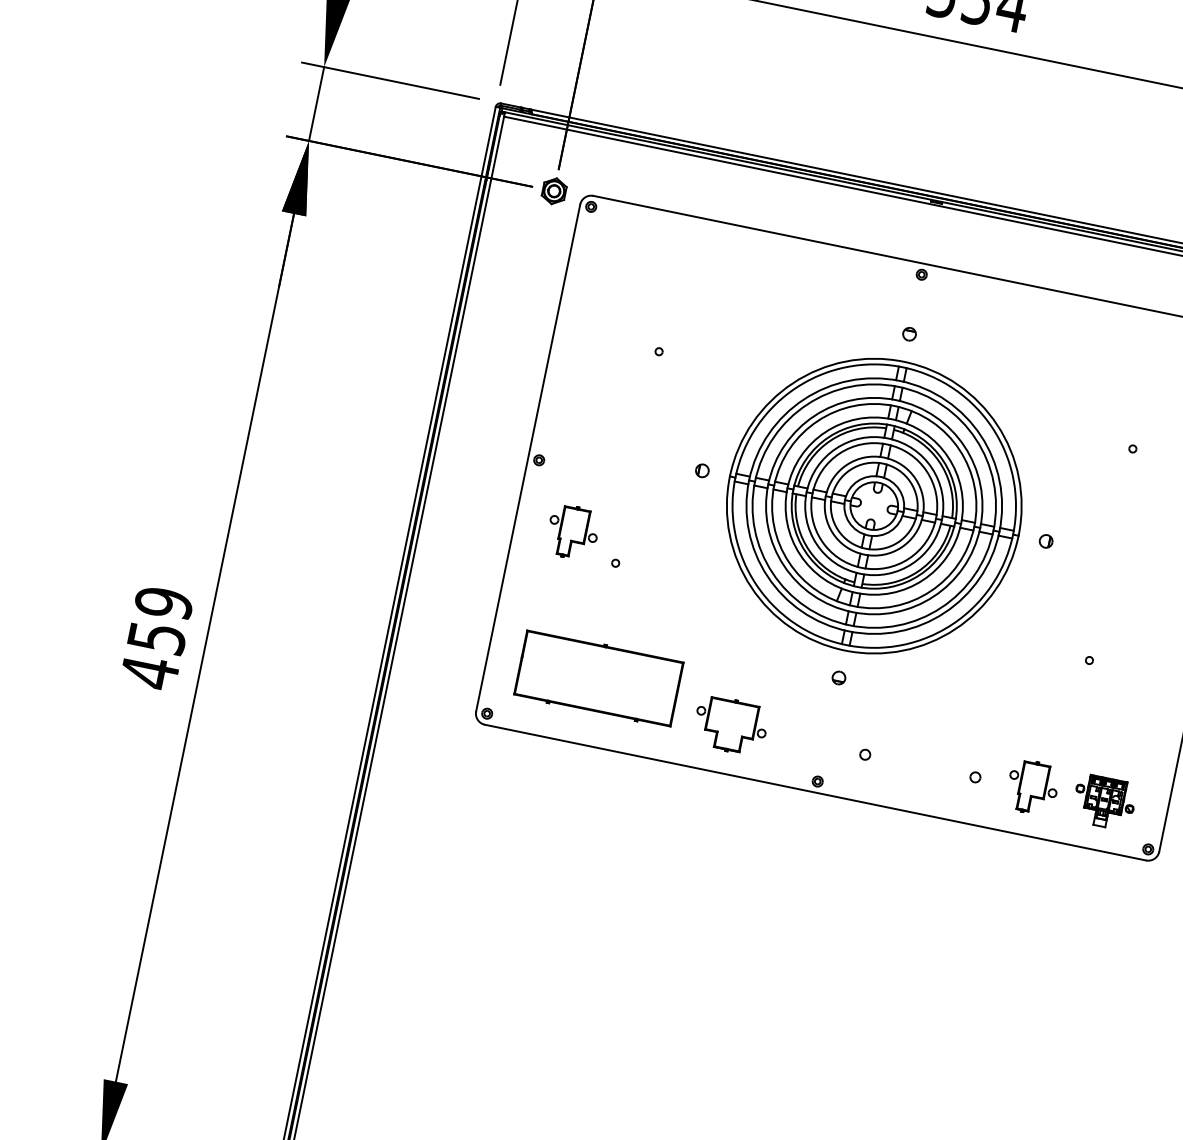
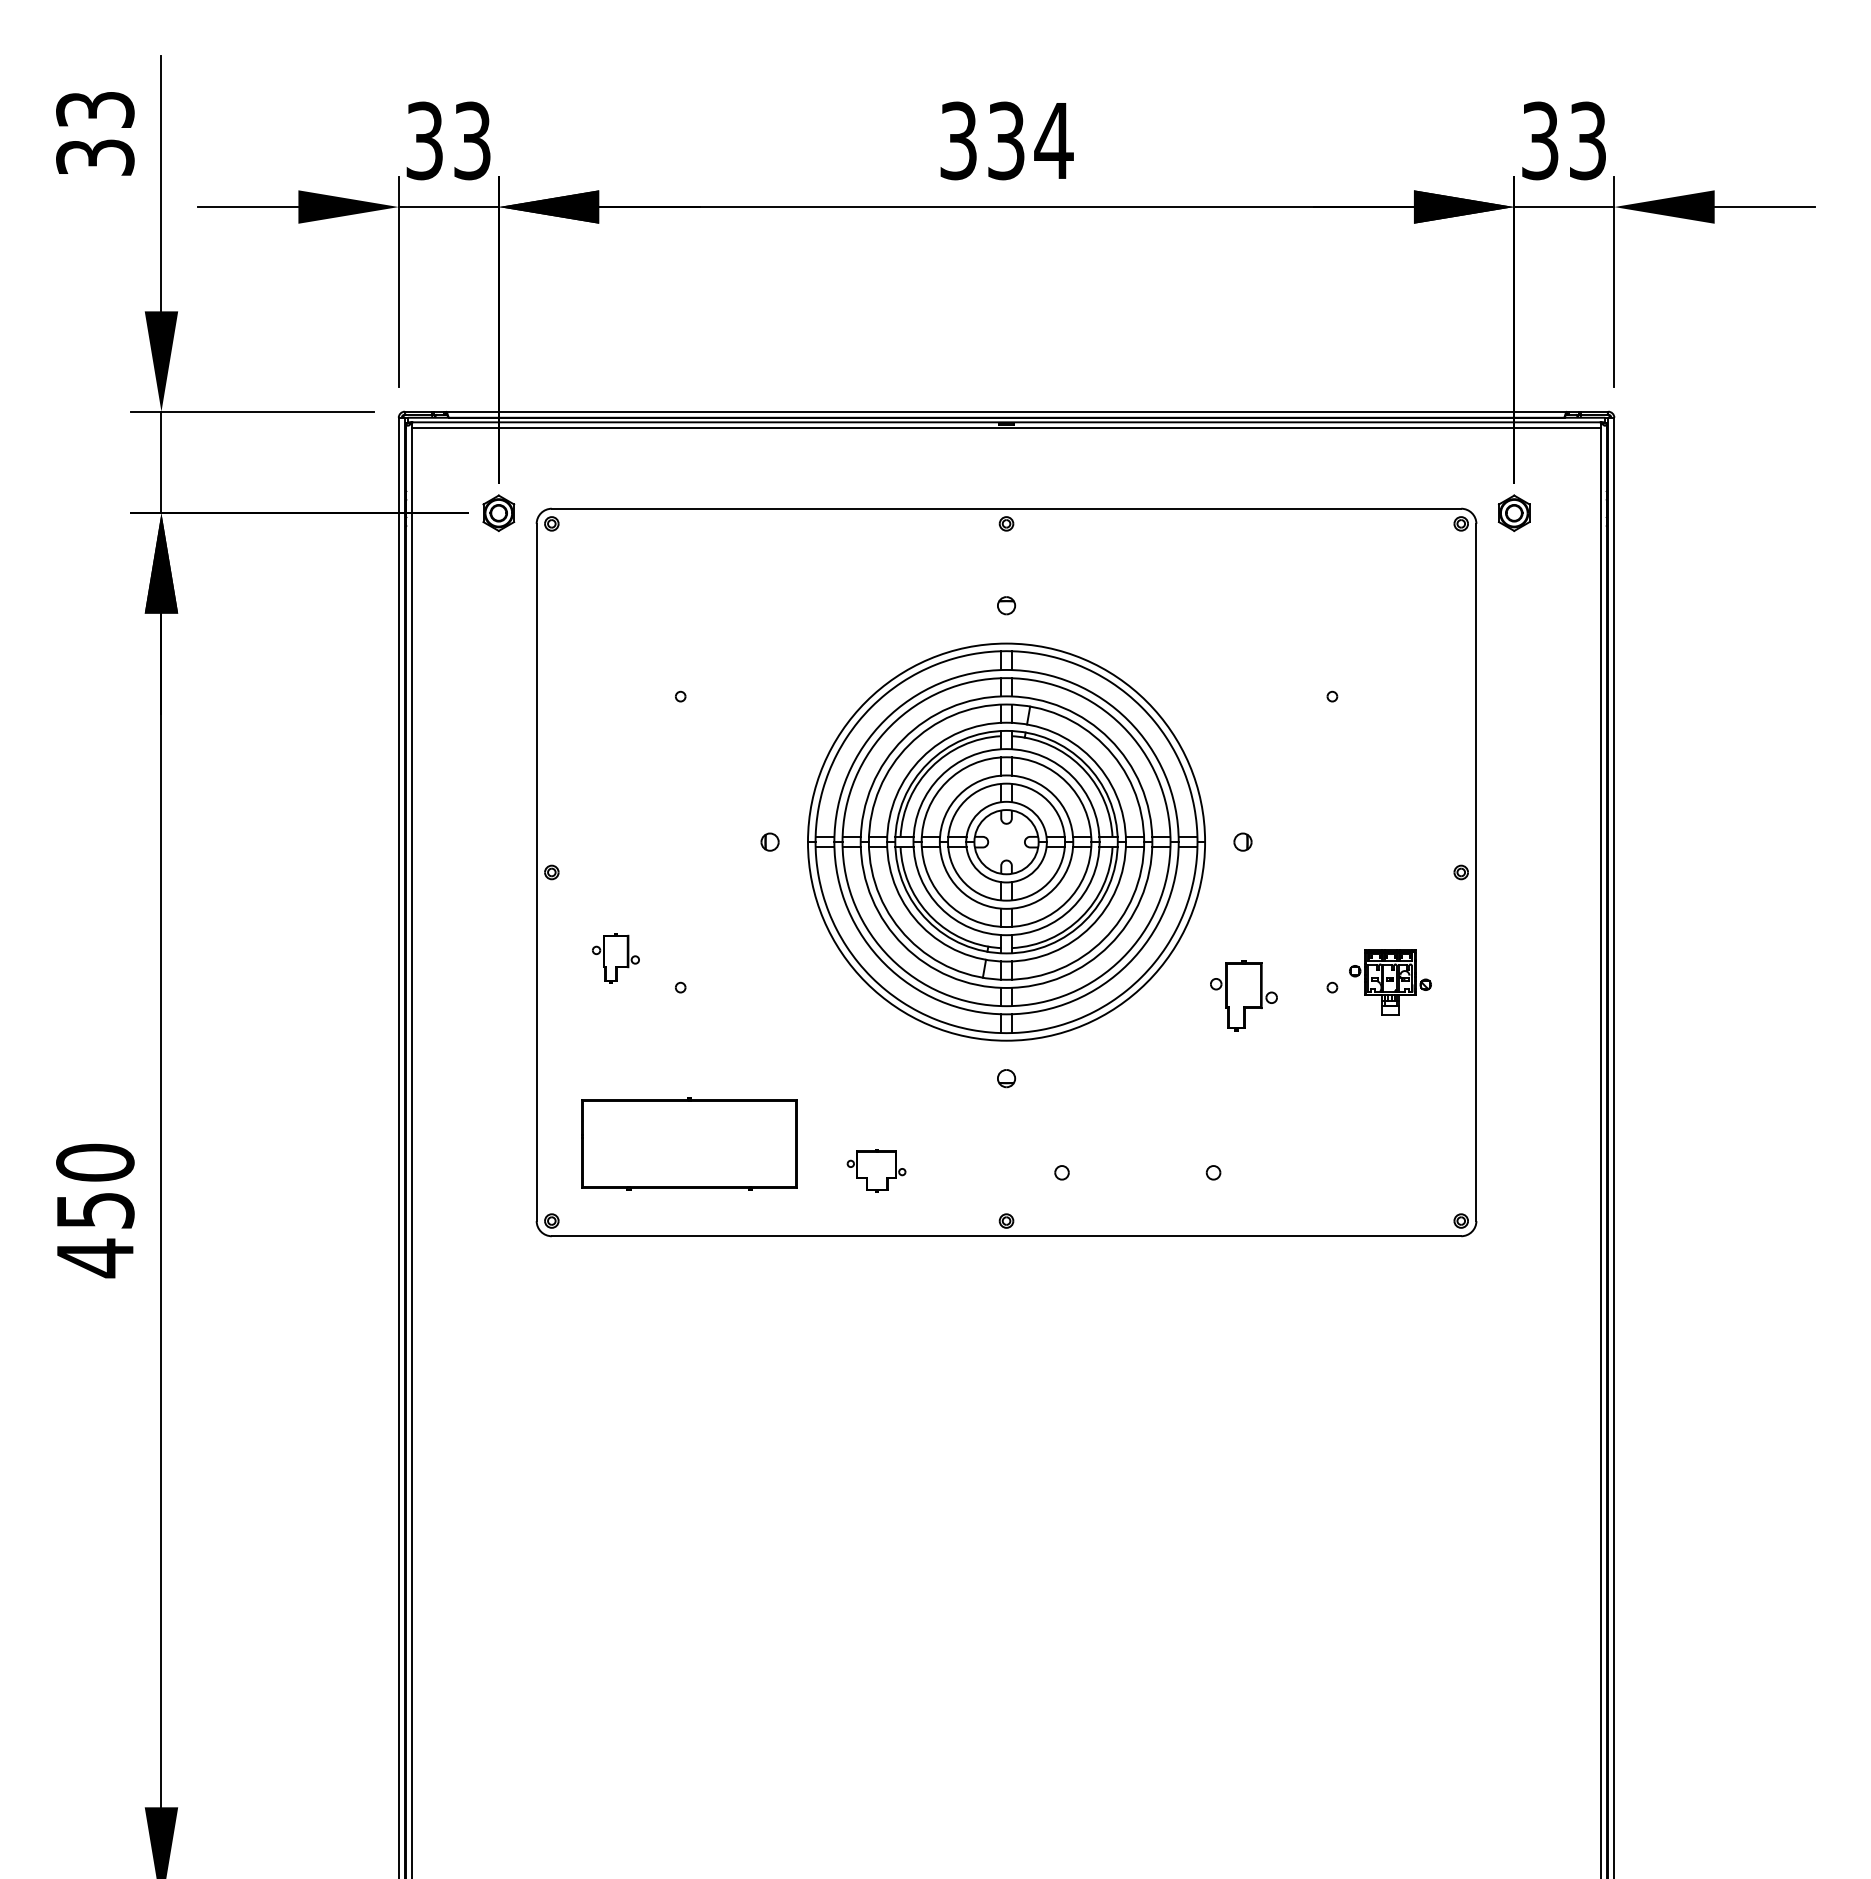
part: (572, 532) -> (615, 958), size x0.7
text: (164, 603) -> (95, 1162), 459 -> 450
part: (730, 725) -> (876, 1170), size x0.6
part: (1032, 787) -> (1243, 995), moved
part: (1104, 802) -> (1390, 982), moved

